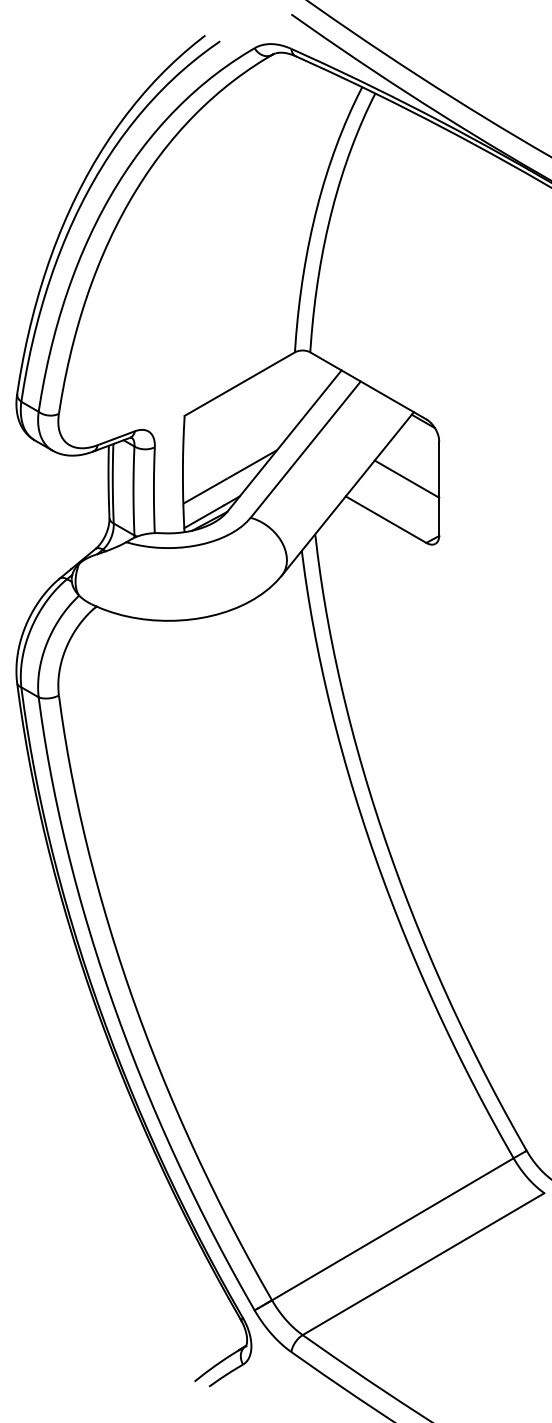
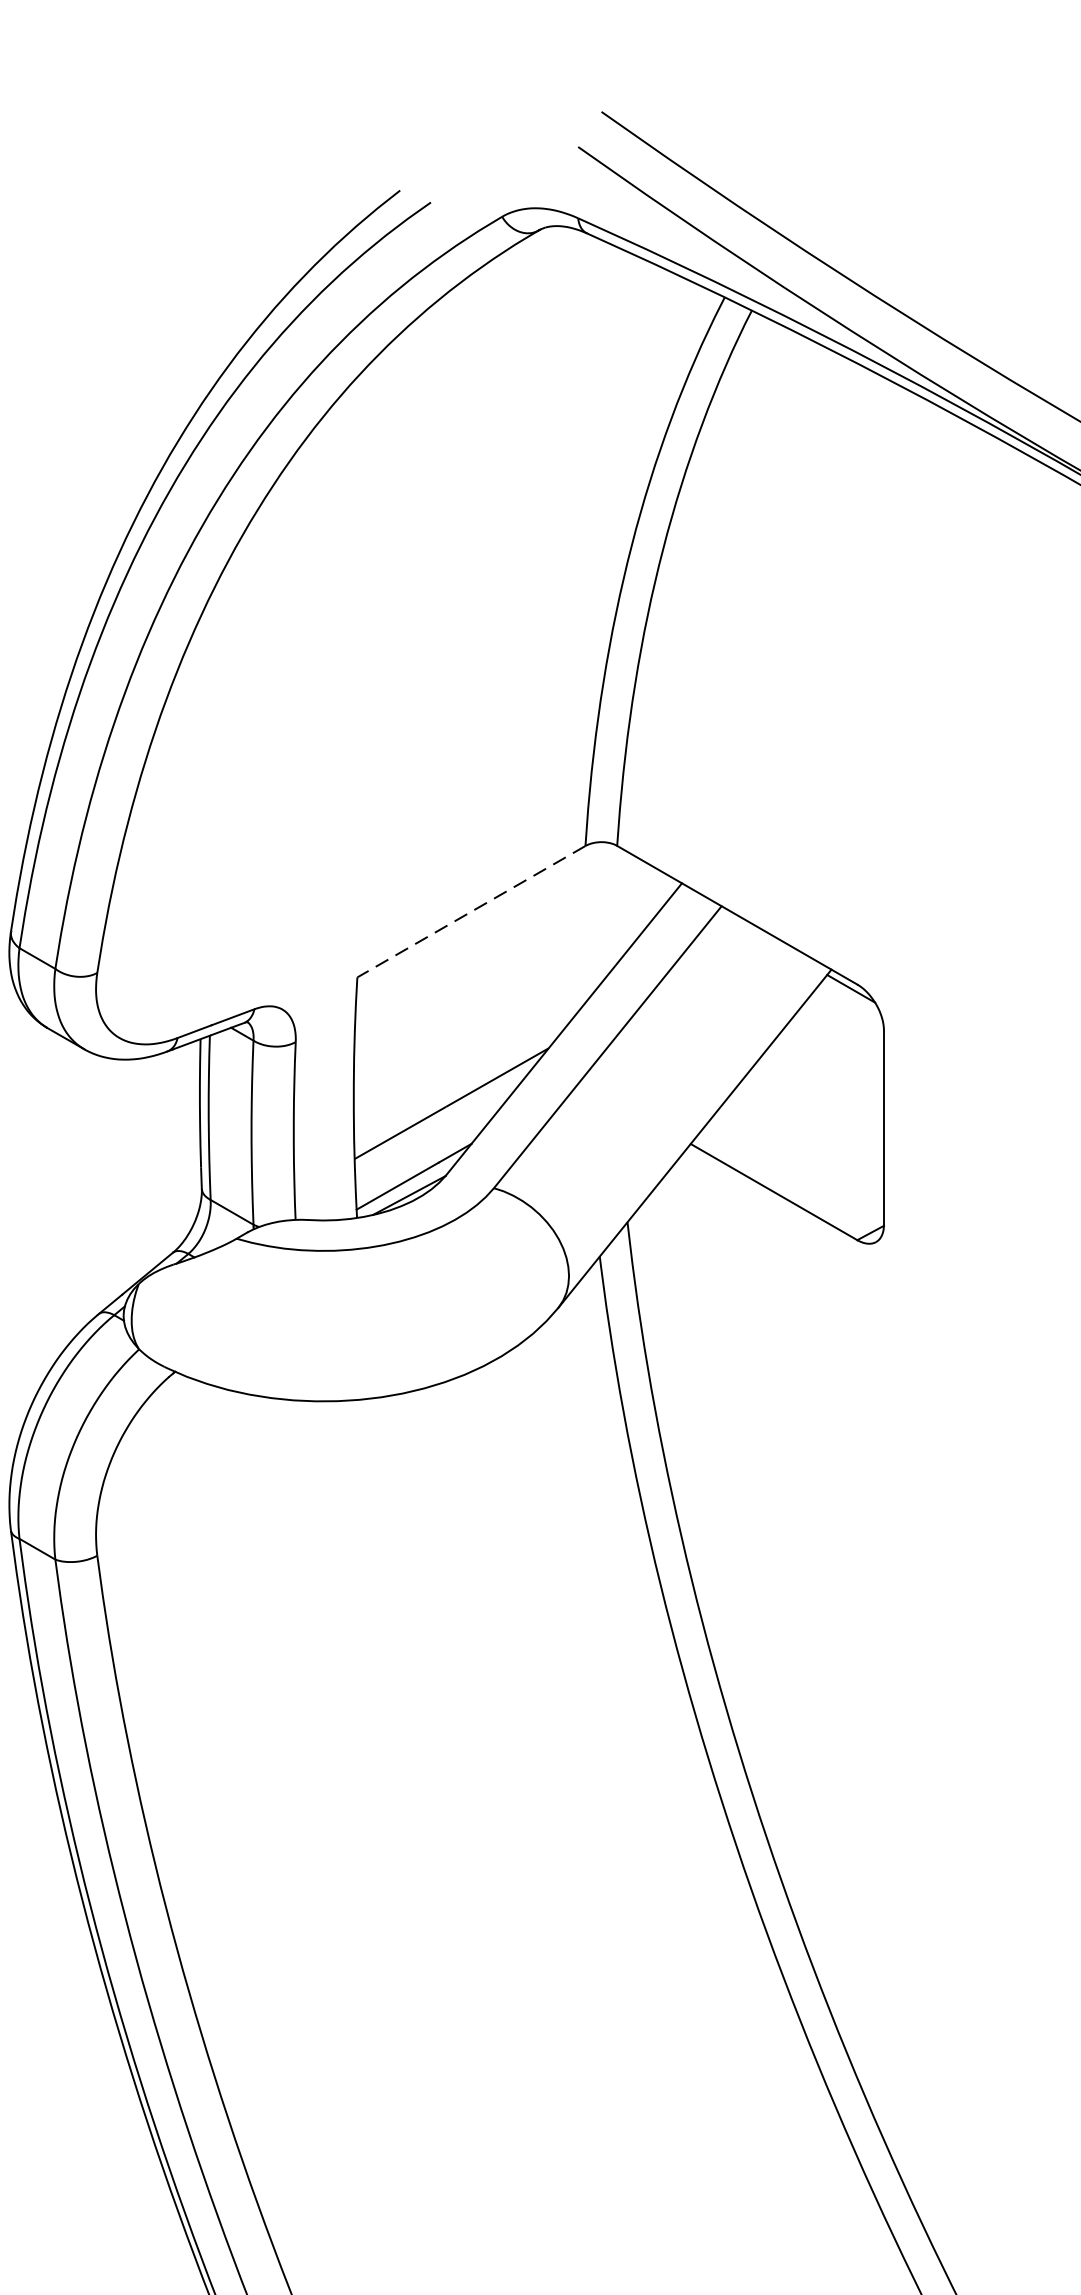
line: (239, 384) -> (470, 912), solid -> dashed
line: (406, 478) -> (816, 1106), removed

